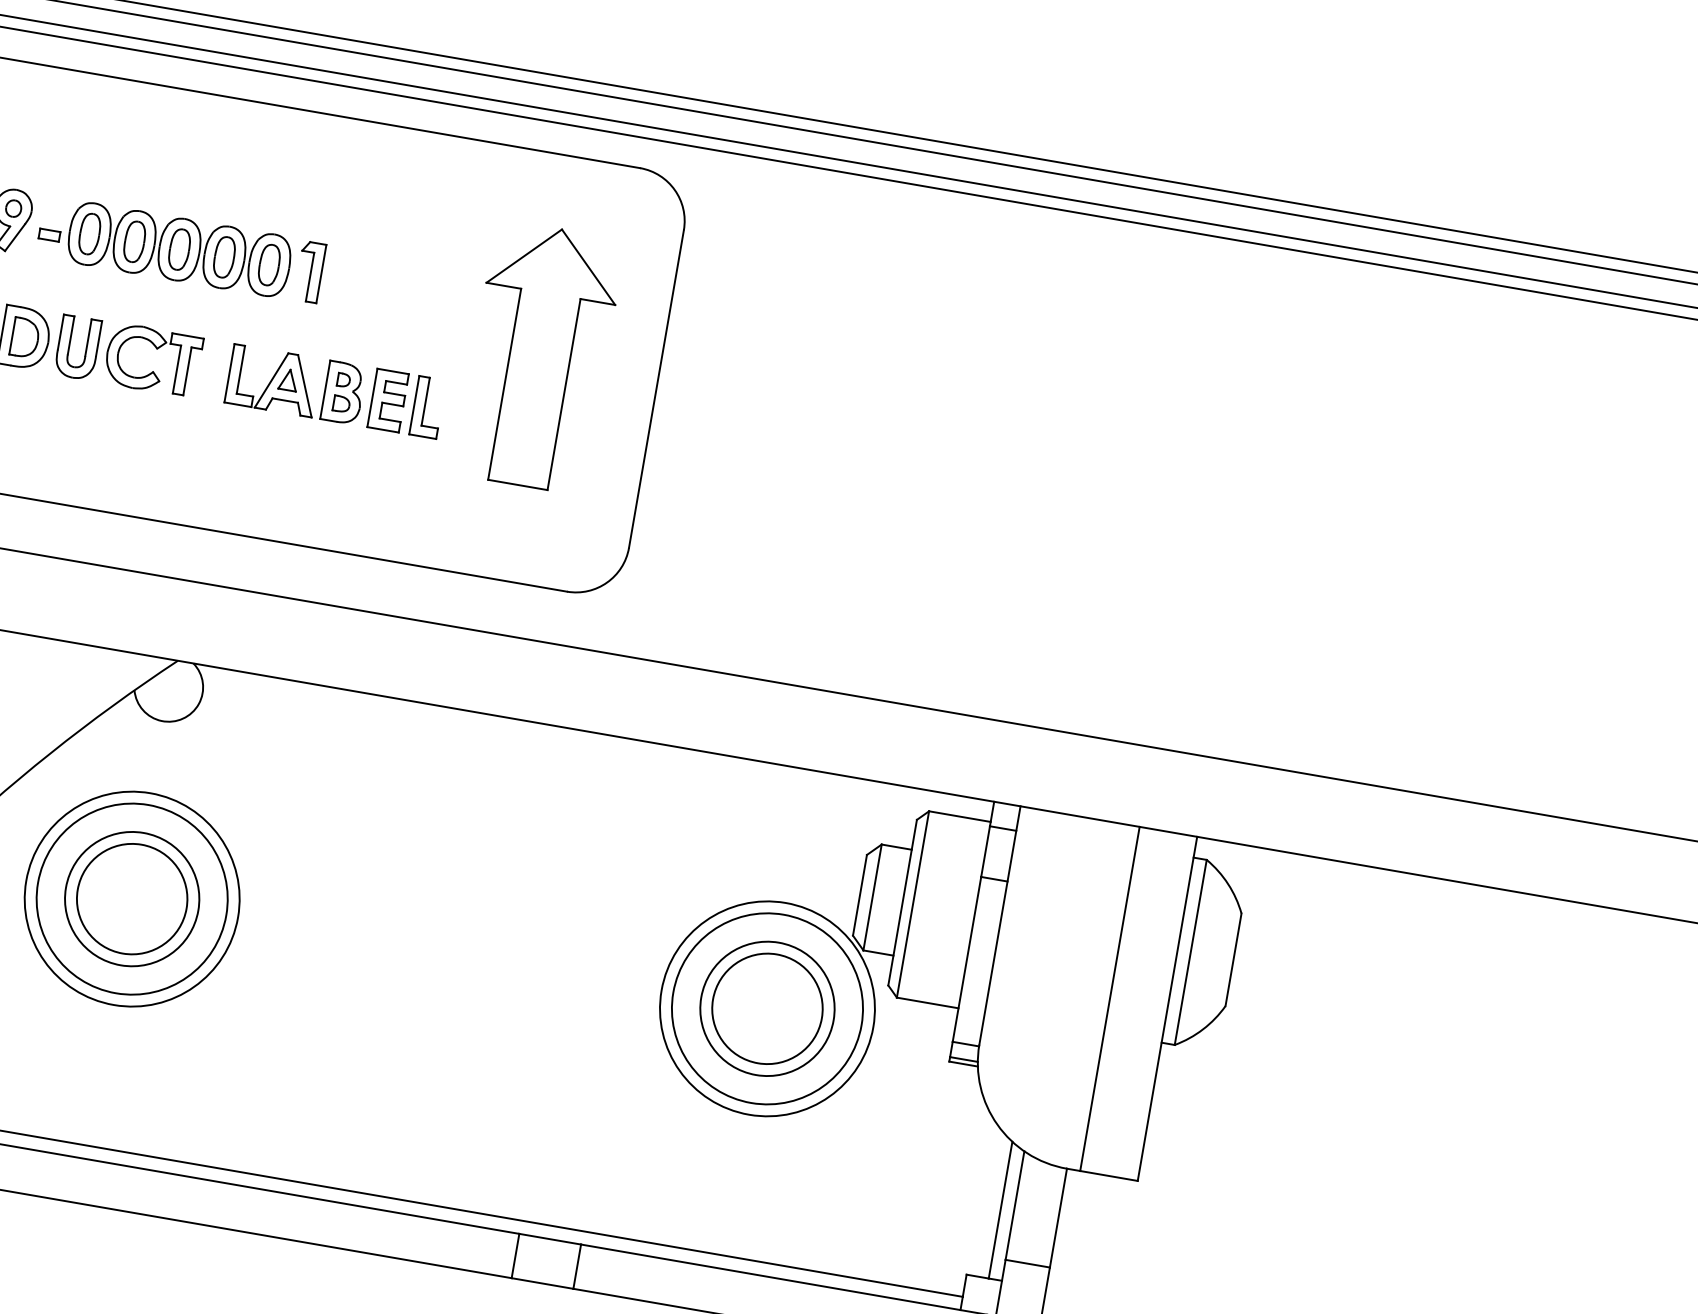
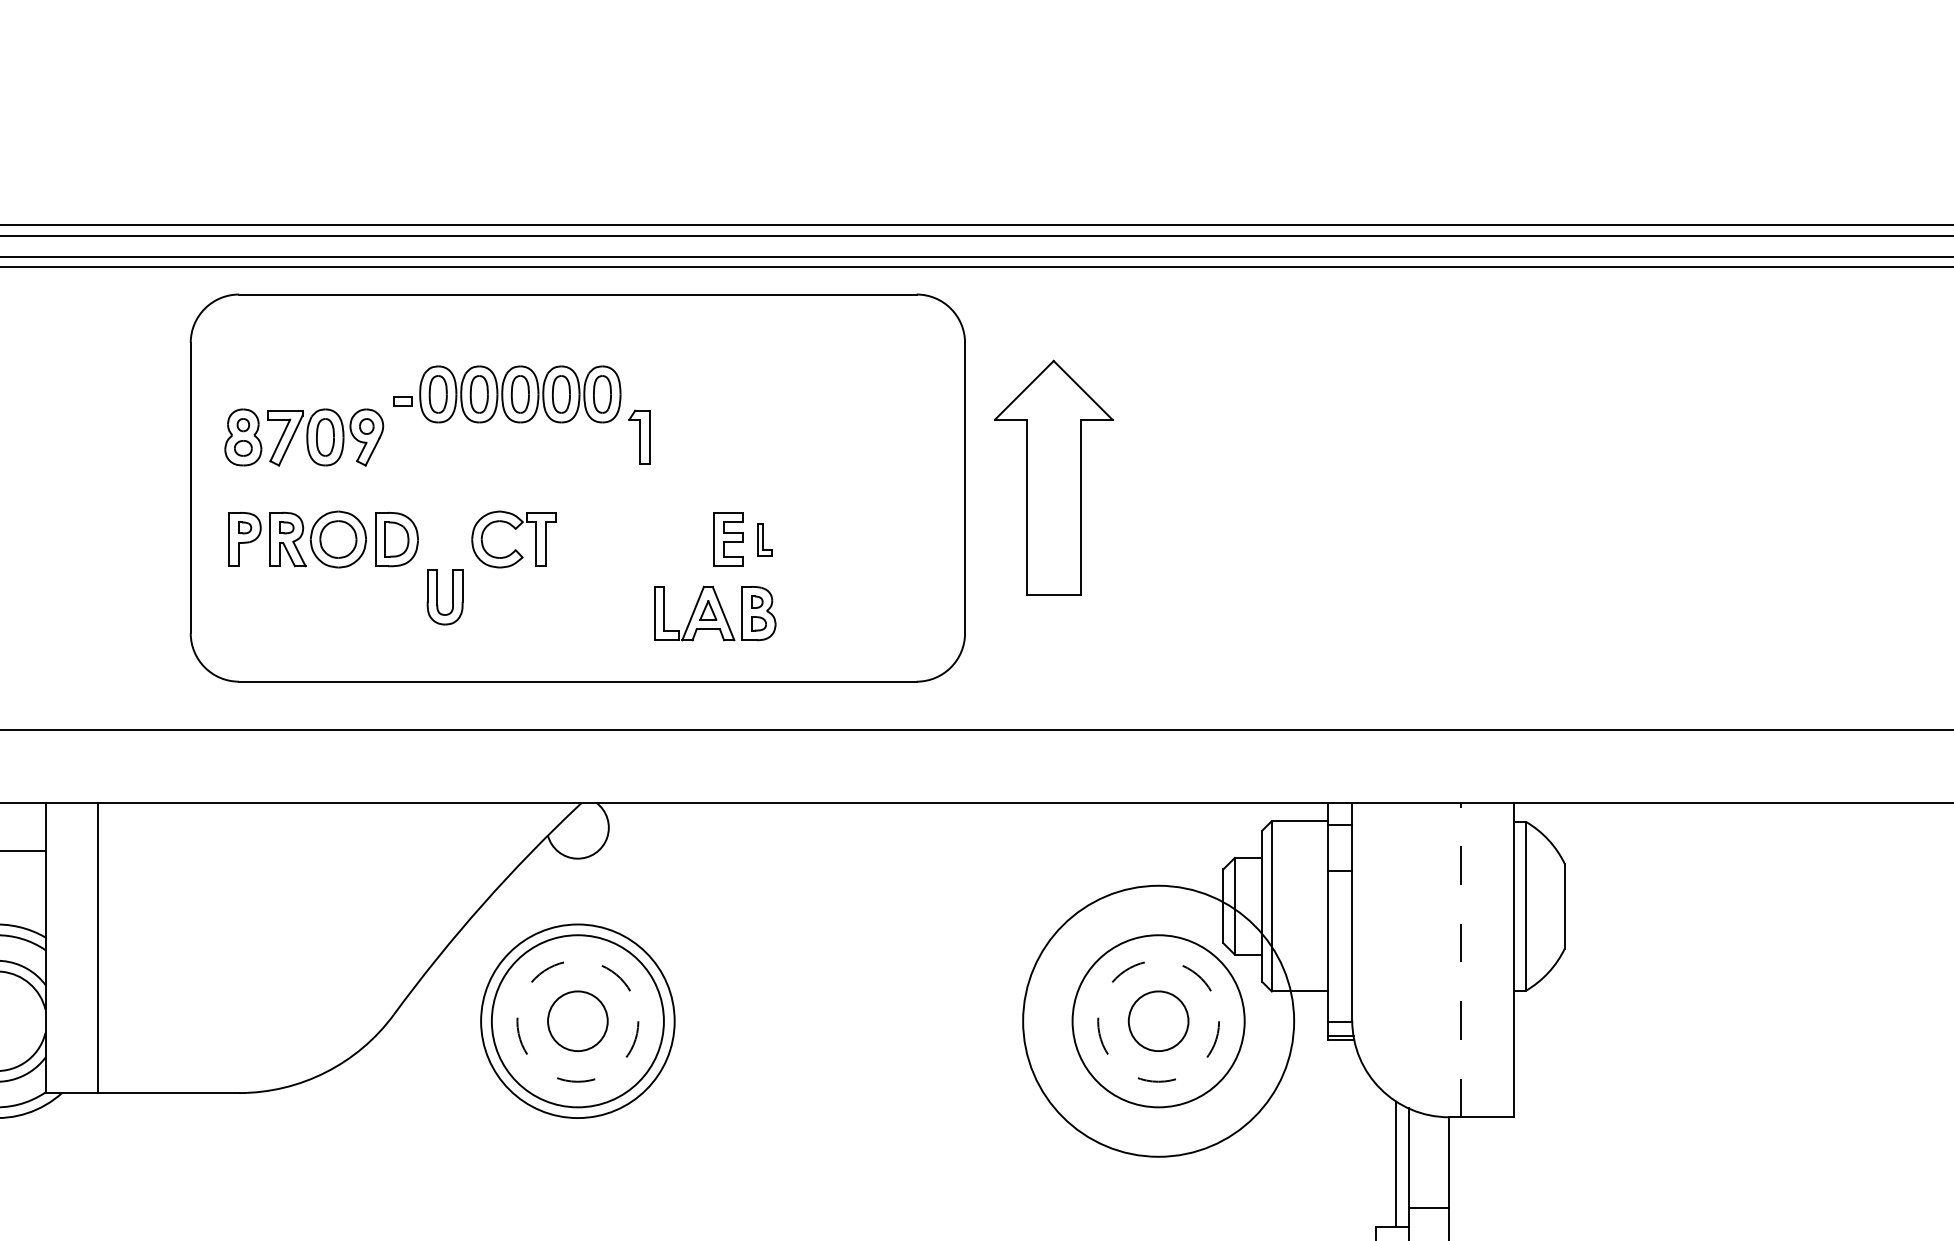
part: (165, 247) -> (507, 394), moved
part: (69, 346) -> (437, 597), moved
part: (539, 356) -> (1053, 477), moved
part: (296, 384) -> (715, 613), moved
part: (427, 407) -> (764, 539), size x0.6
circle: (131, 898) -> (577, 1020), solid -> dashed
circle: (131, 899) -> (577, 1021), size x0.6
line: (1110, 998) -> (1461, 959), solid -> dashed
circle: (767, 1007) -> (1158, 1020), solid -> dashed
circle: (767, 1009) -> (1158, 1021), size x0.6
circle: (767, 1009) -> (1158, 1021), size x1.4

